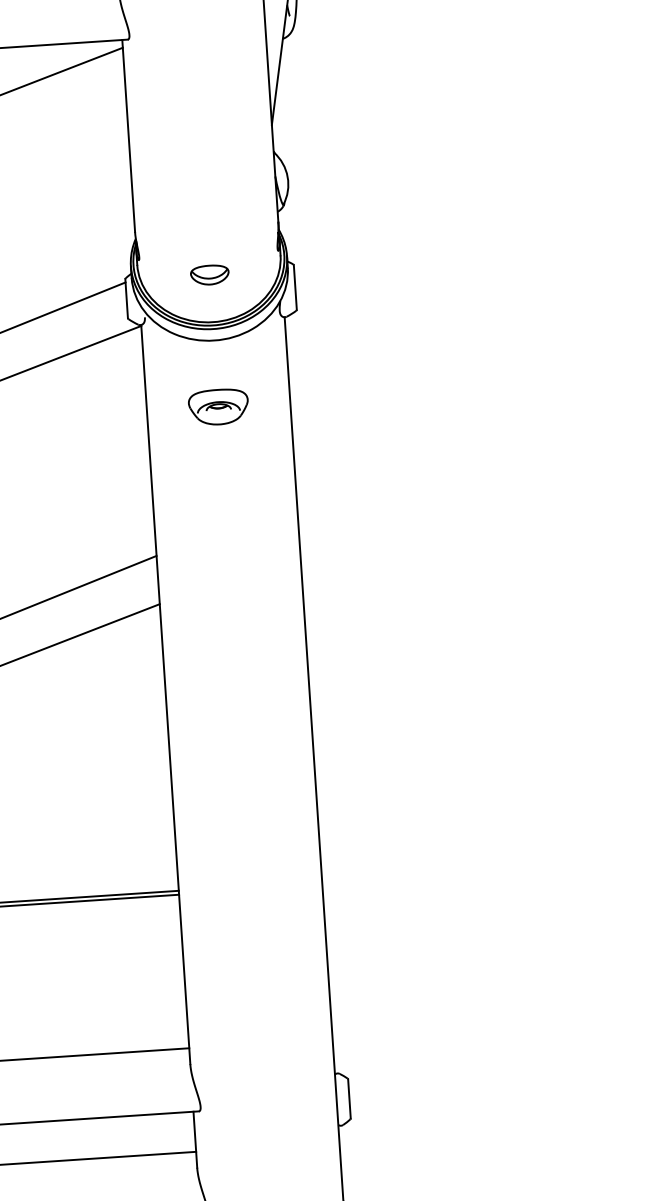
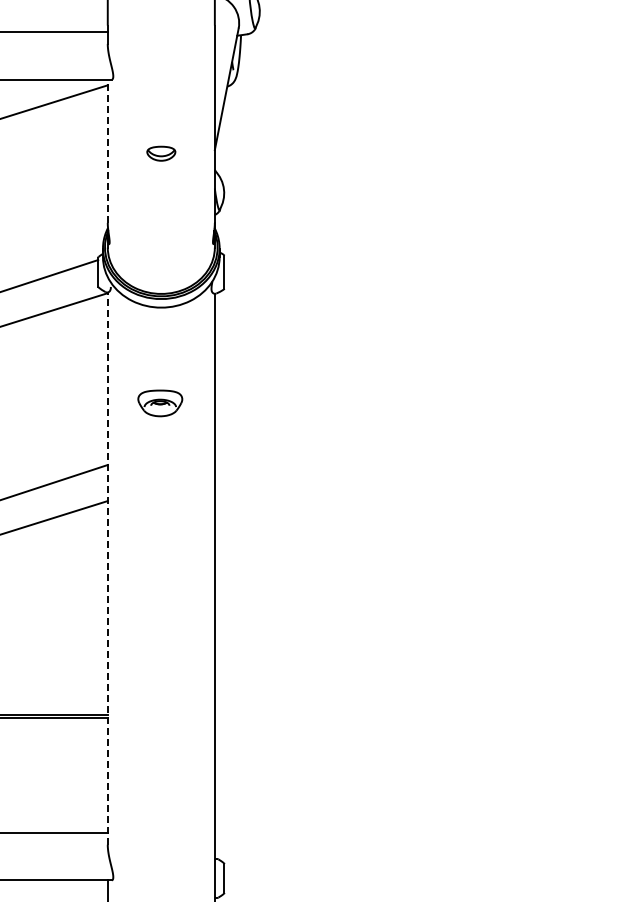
line: (128, 136) -> (107, 151), solid -> dashed
part: (210, 274) -> (161, 153), moved
part: (218, 407) -> (160, 403), moved
line: (165, 694) -> (107, 568), solid -> dashed

